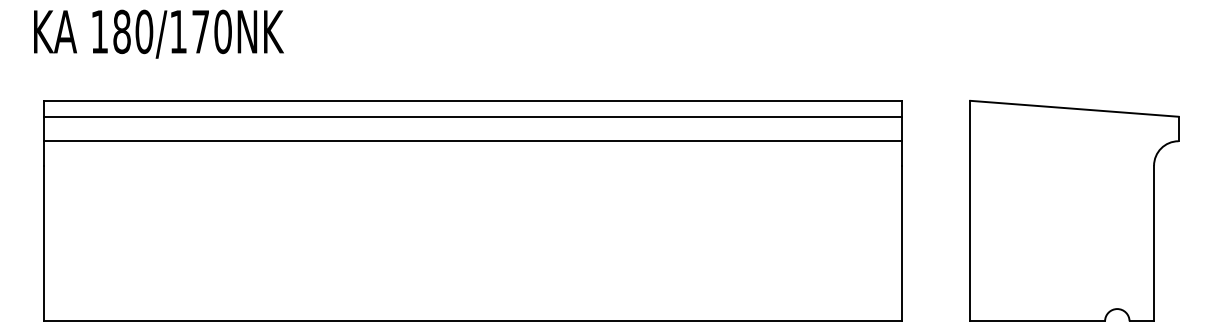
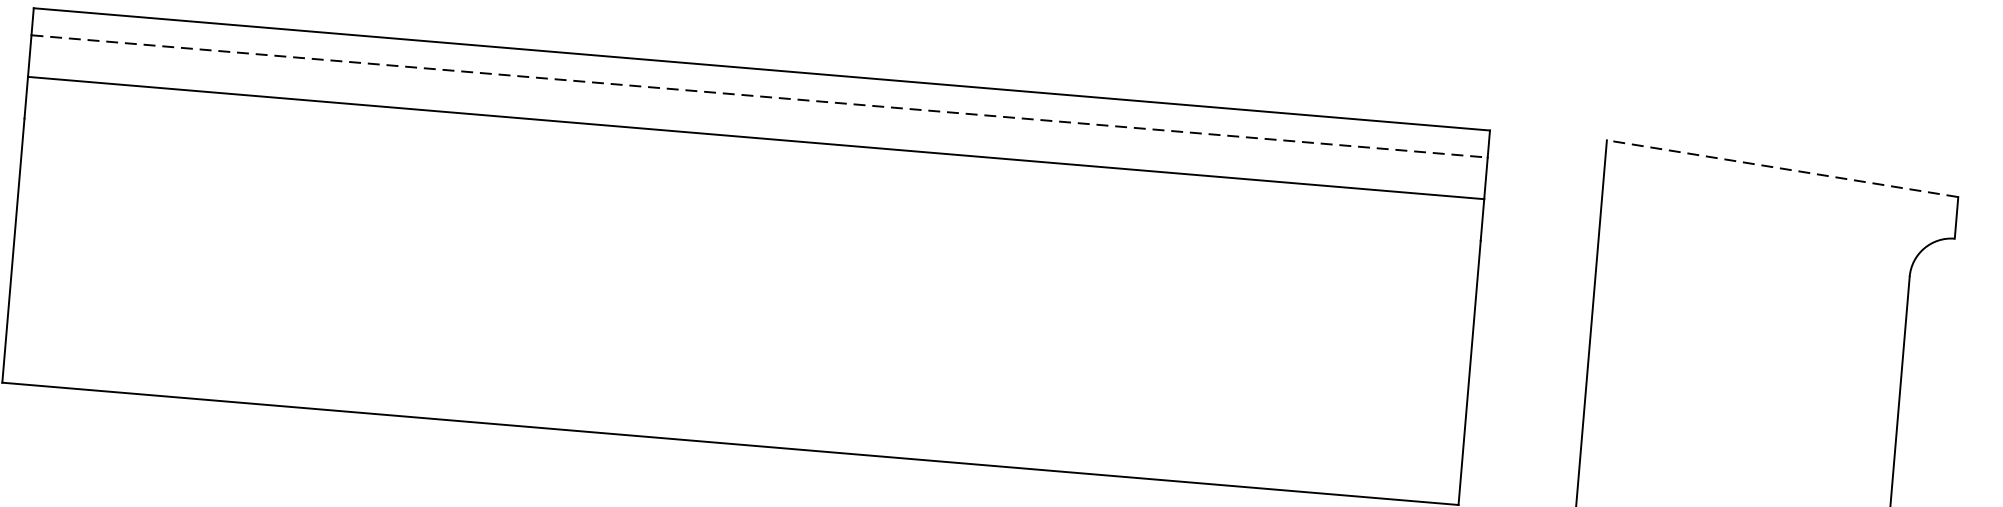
line: (1073, 108) -> (1781, 168), solid -> dashed
line: (472, 116) -> (759, 95), solid -> dashed

